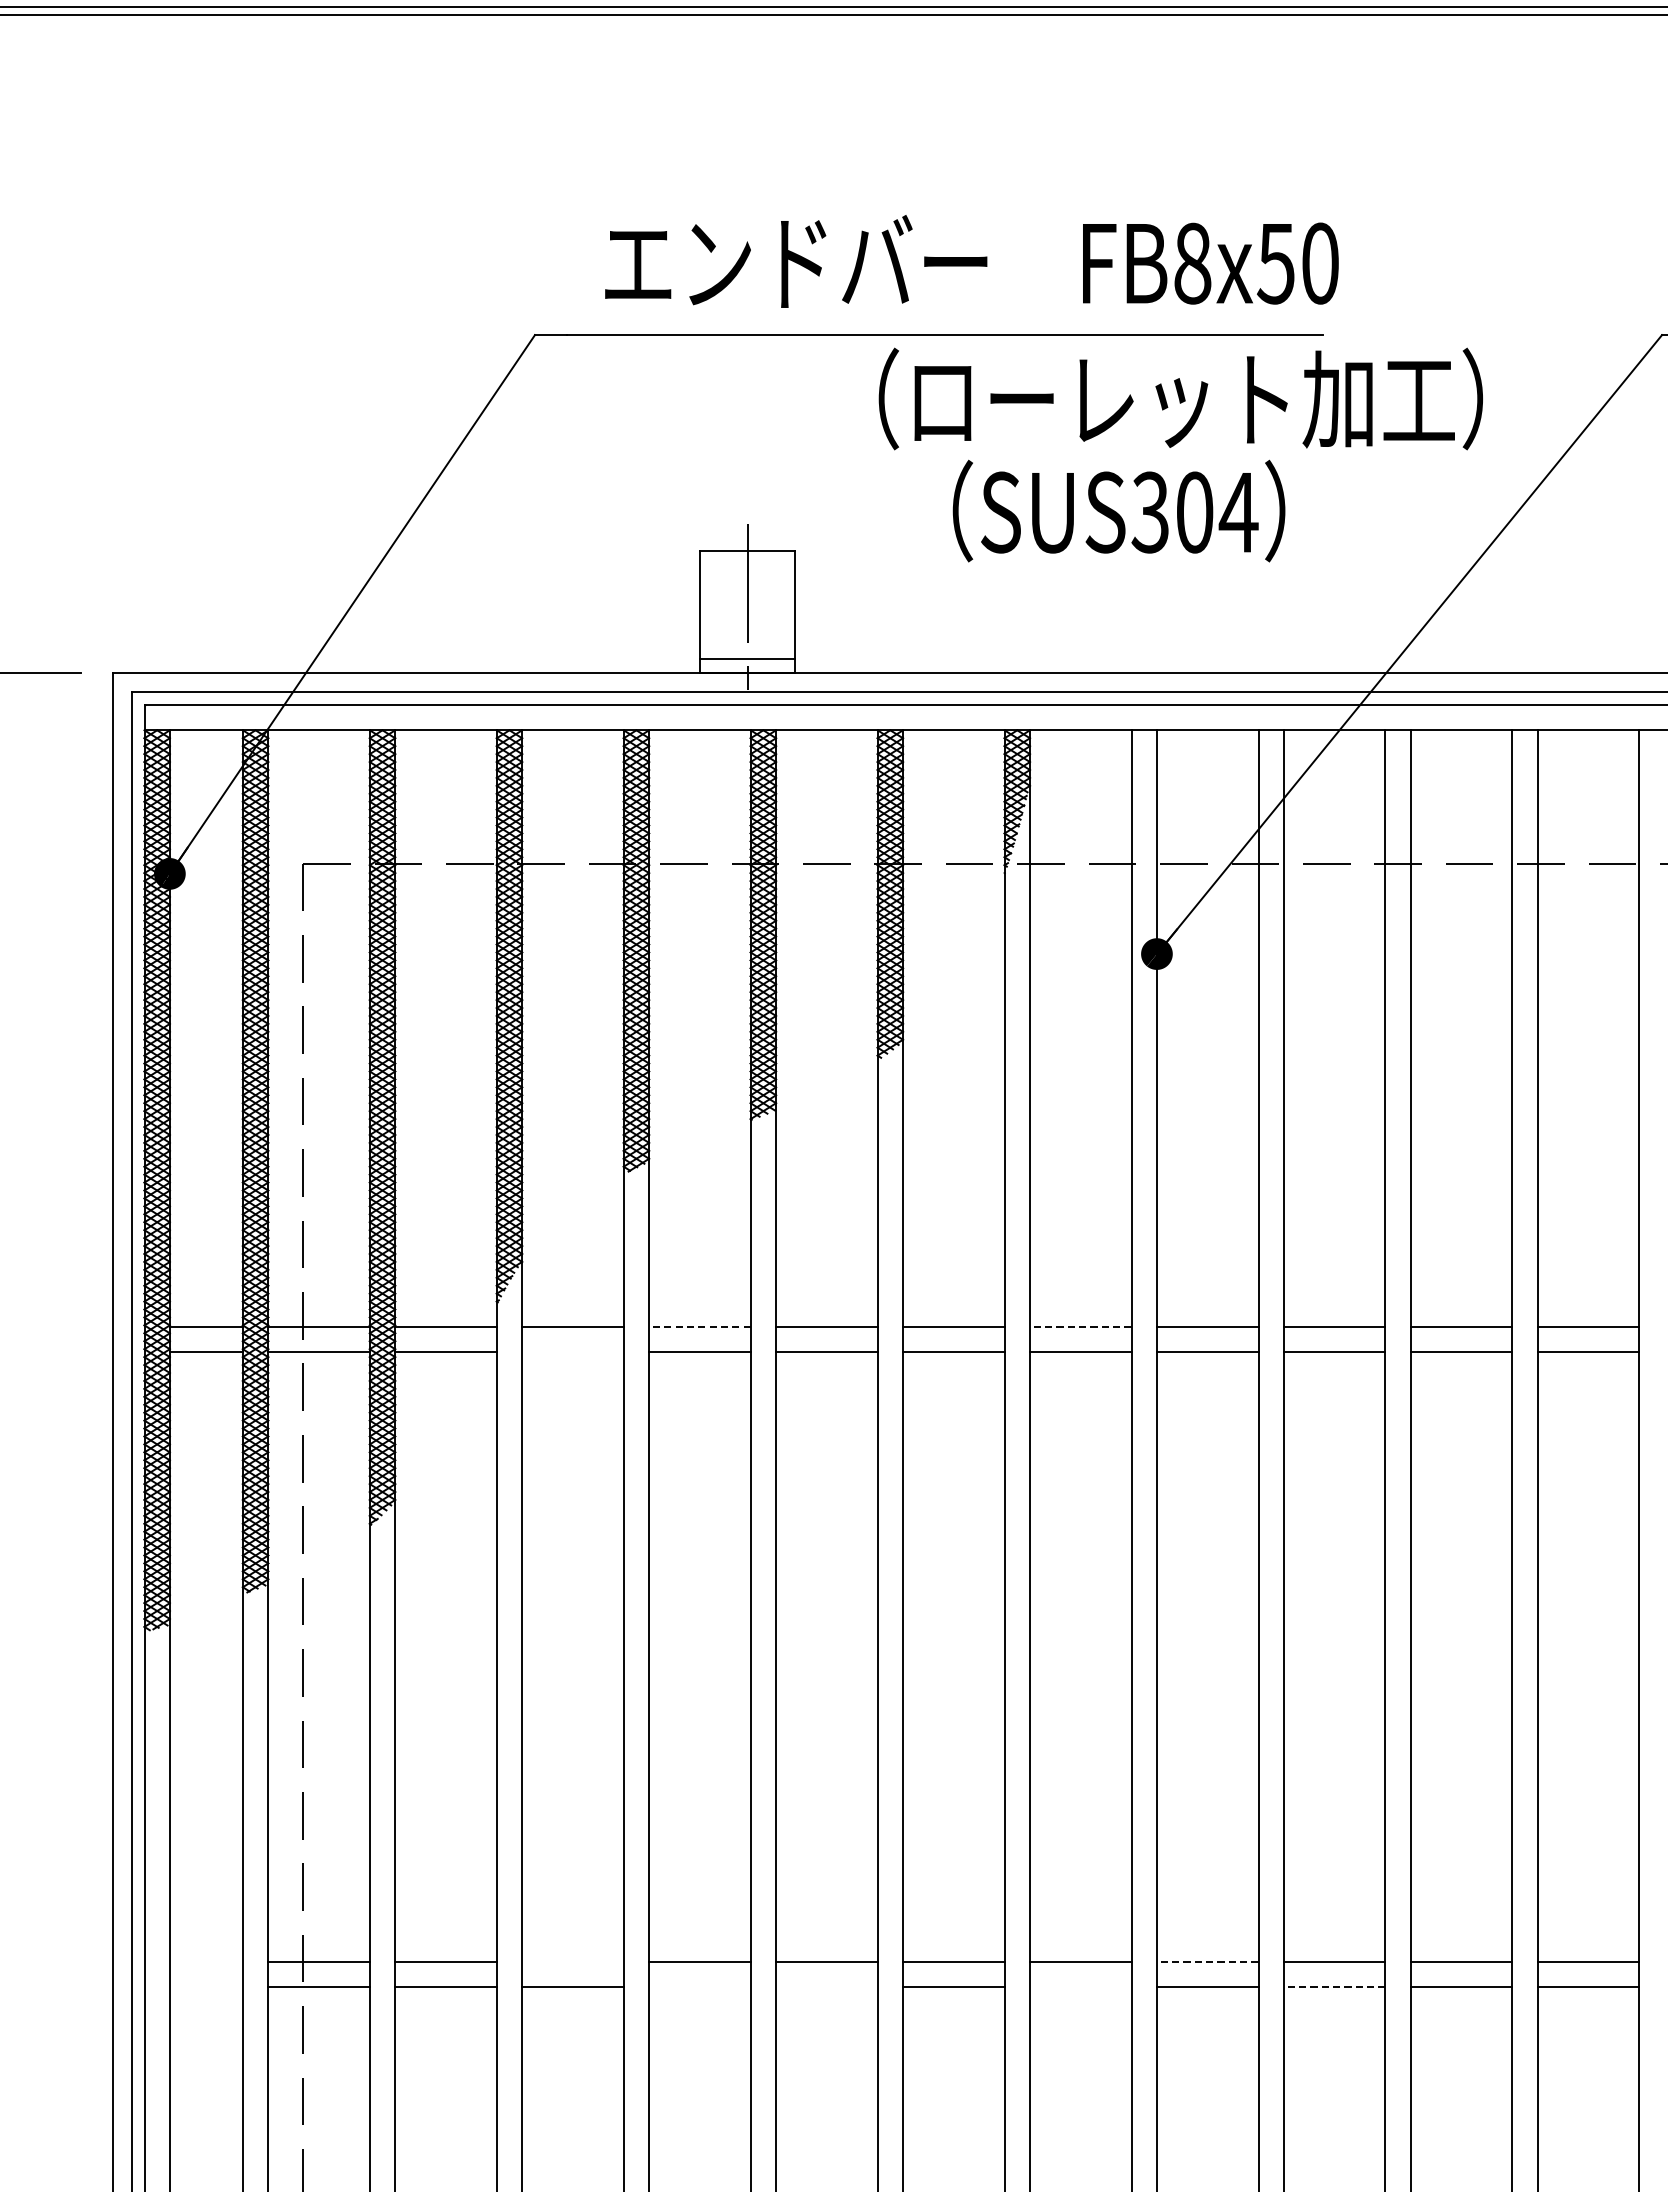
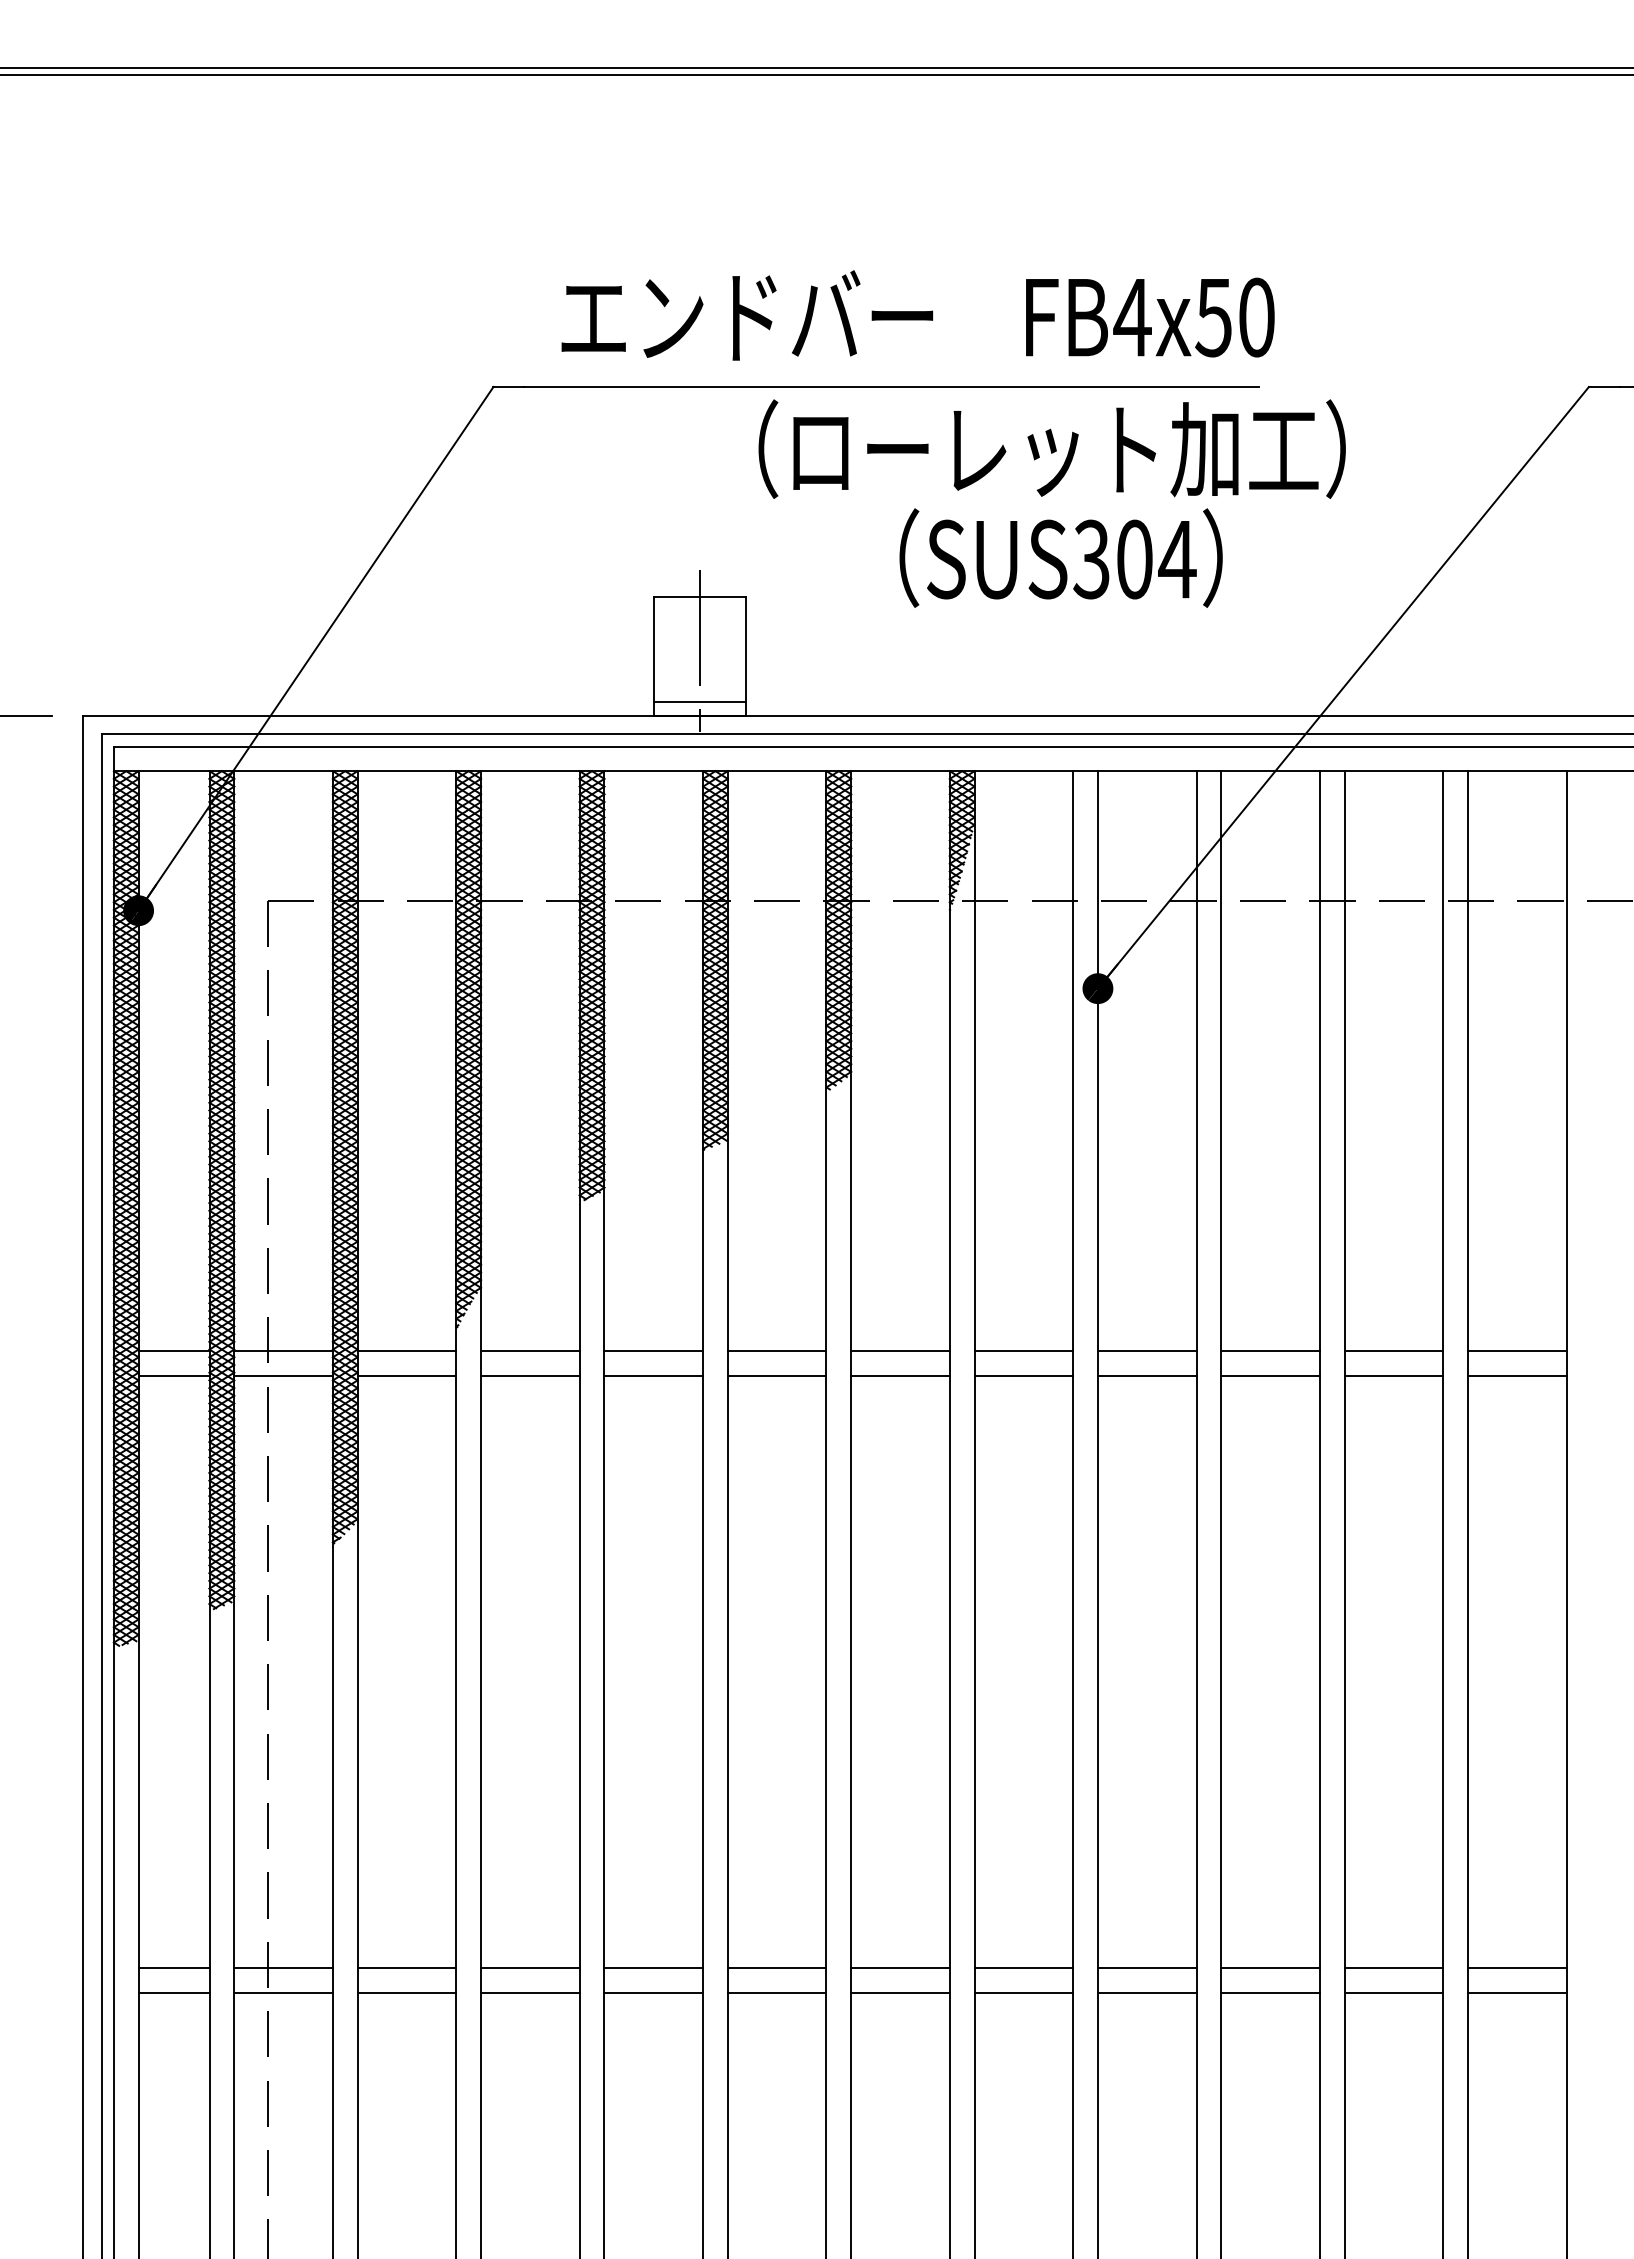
text: (1192, 263) -> (1132, 317), FB8x50 -> FB4x50
text: (1180, 398) -> (1051, 448), moved
line: (699, 1327) -> (653, 1351), dashed -> solid
line: (1080, 1327) -> (1023, 1351), dashed -> solid
line: (573, 1352) -> (530, 1375), added
line: (205, 1962) -> (173, 1968), added
line: (573, 1962) -> (530, 1968), added
line: (1206, 1962) -> (1146, 1968), dashed -> solid
line: (205, 1986) -> (173, 1992), added
line: (699, 1986) -> (653, 1992), added
line: (826, 1986) -> (776, 1992), added
line: (1080, 1986) -> (1023, 1992), added
line: (1334, 1986) -> (1270, 1992), dashed -> solid

